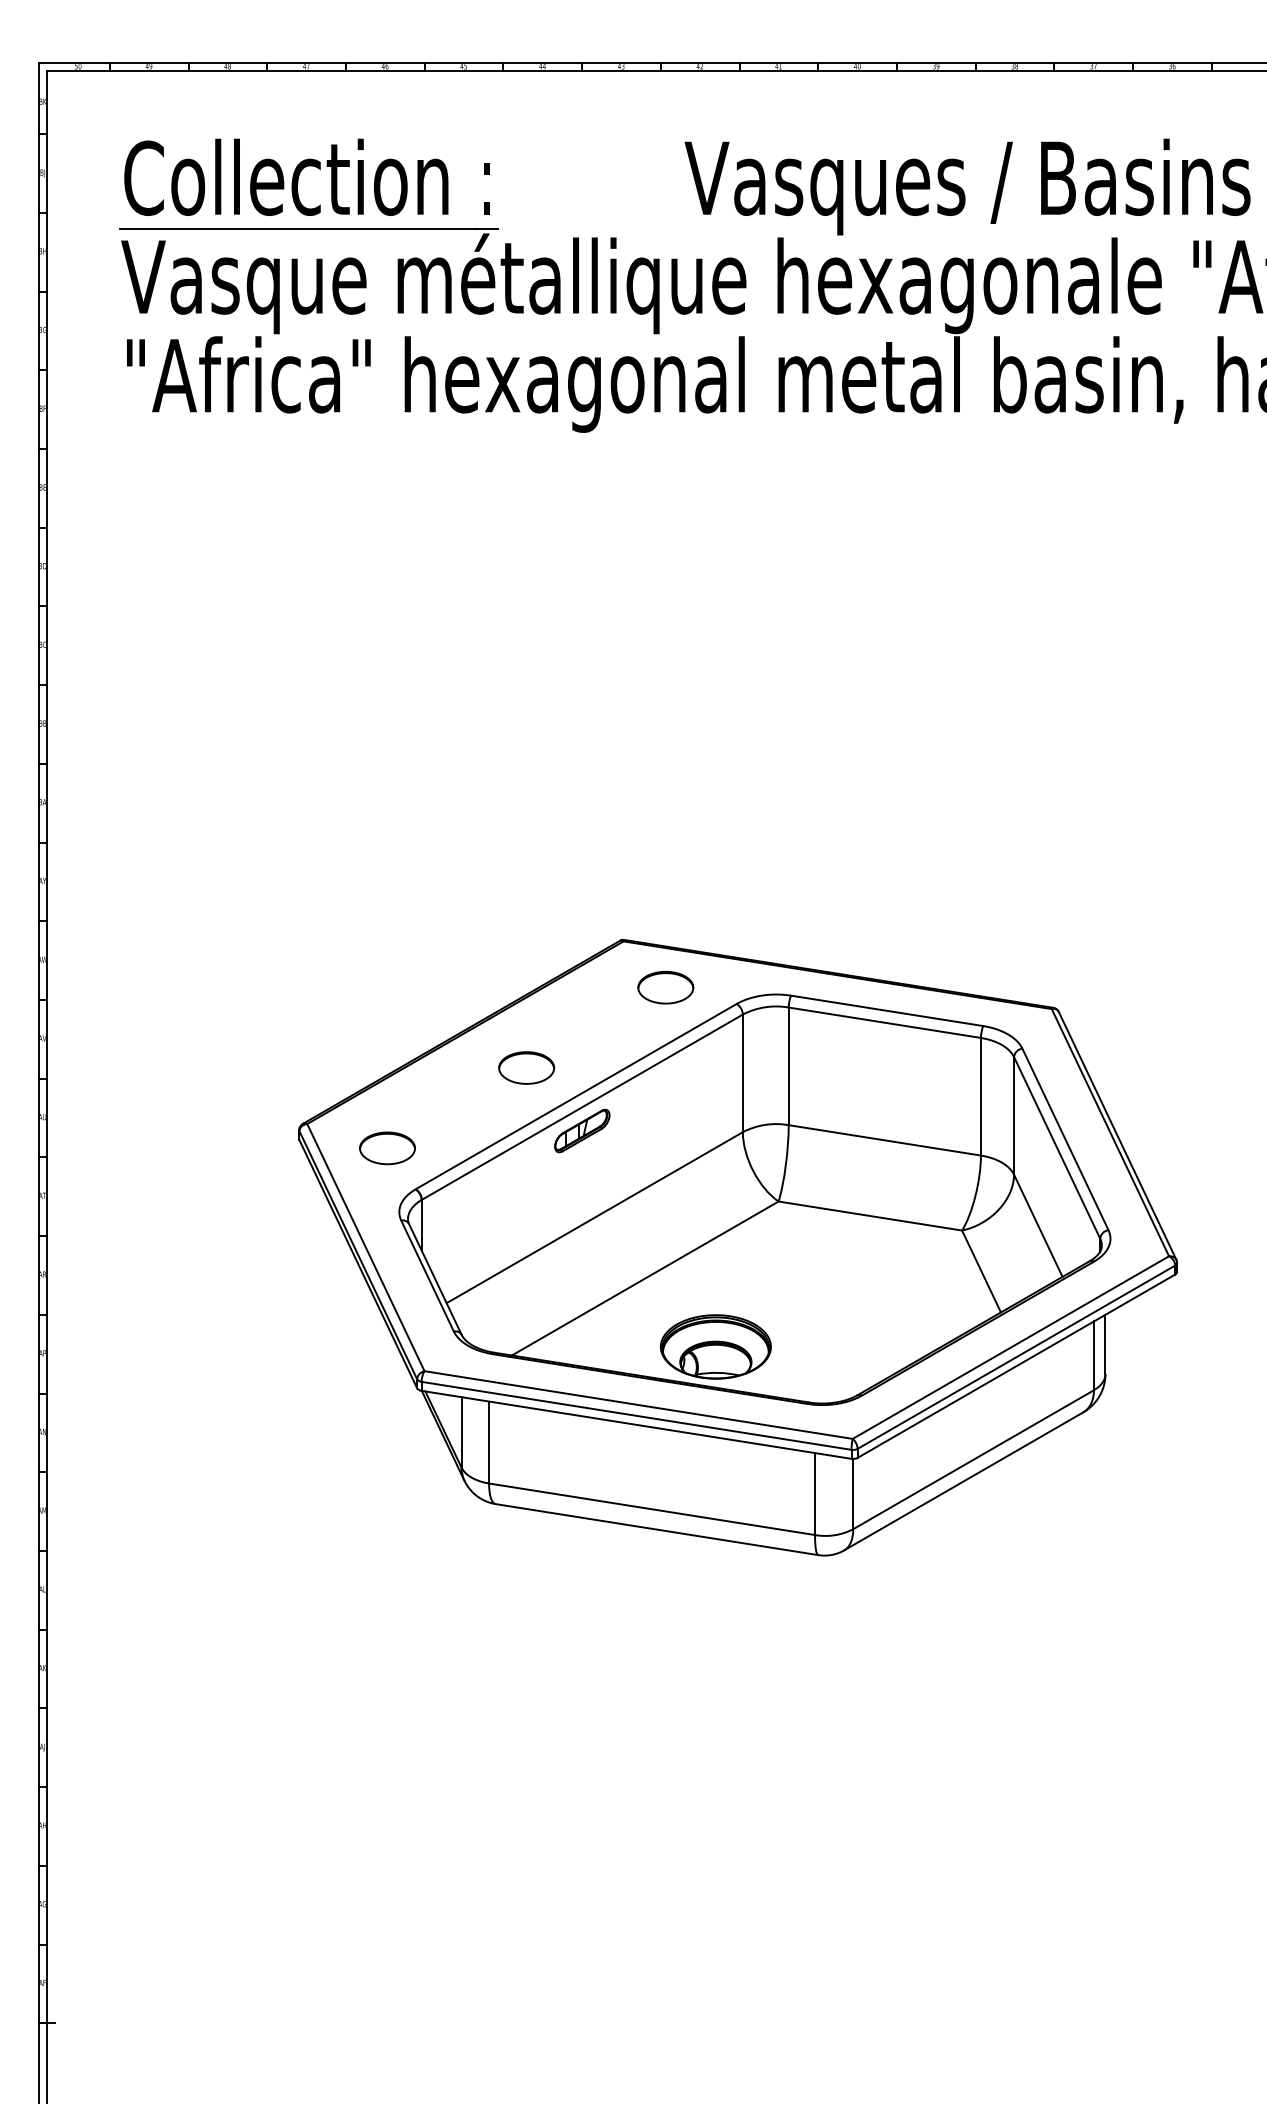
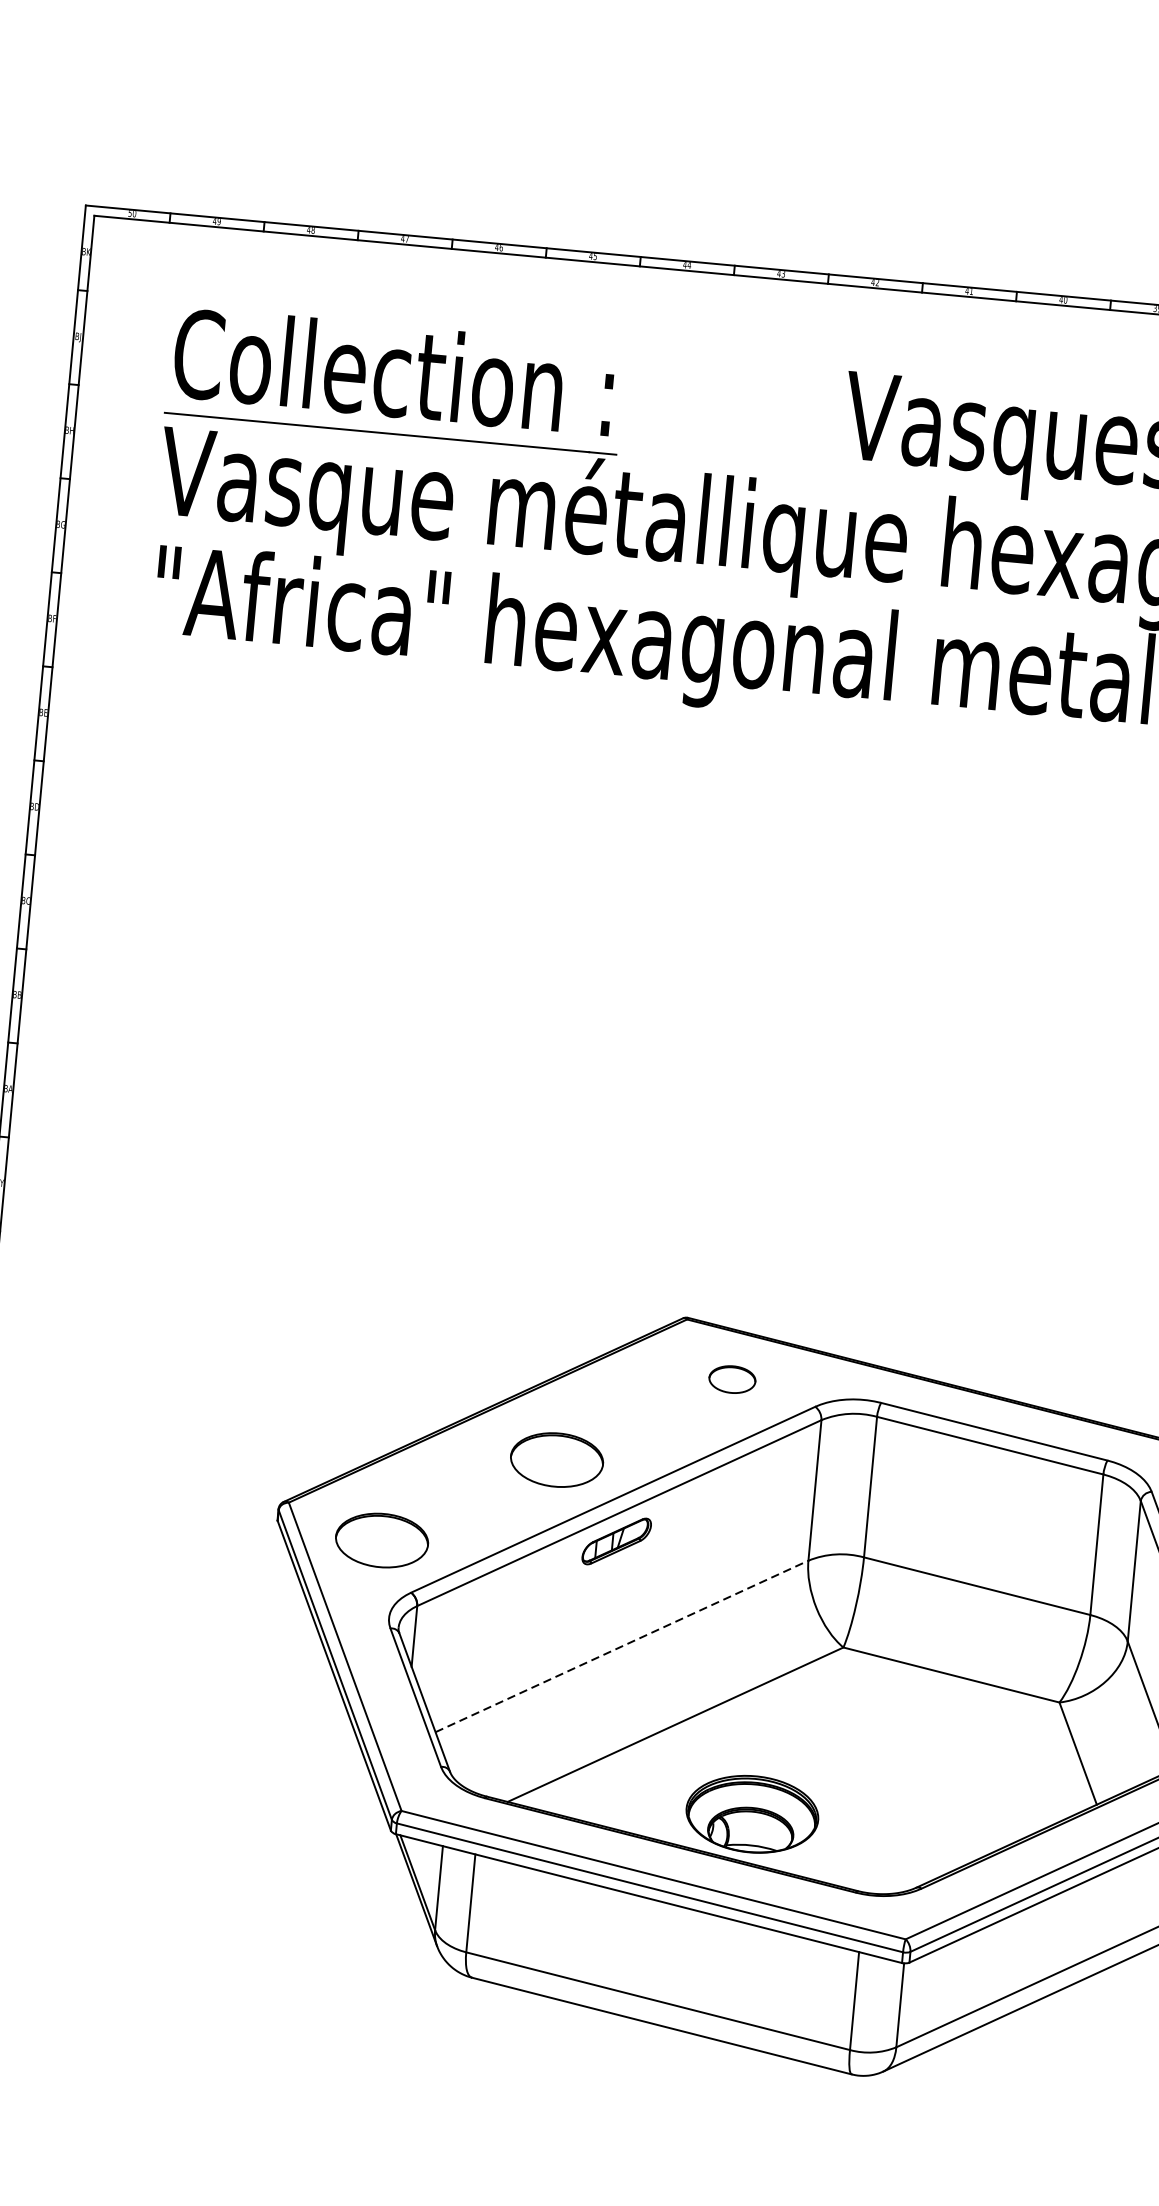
part: (665, 987) -> (732, 1379), size x0.7
part: (526, 1067) -> (557, 1459), size x1.4
part: (387, 1148) -> (382, 1540), size x1.4
line: (595, 1217) -> (622, 1646), solid -> dashed

